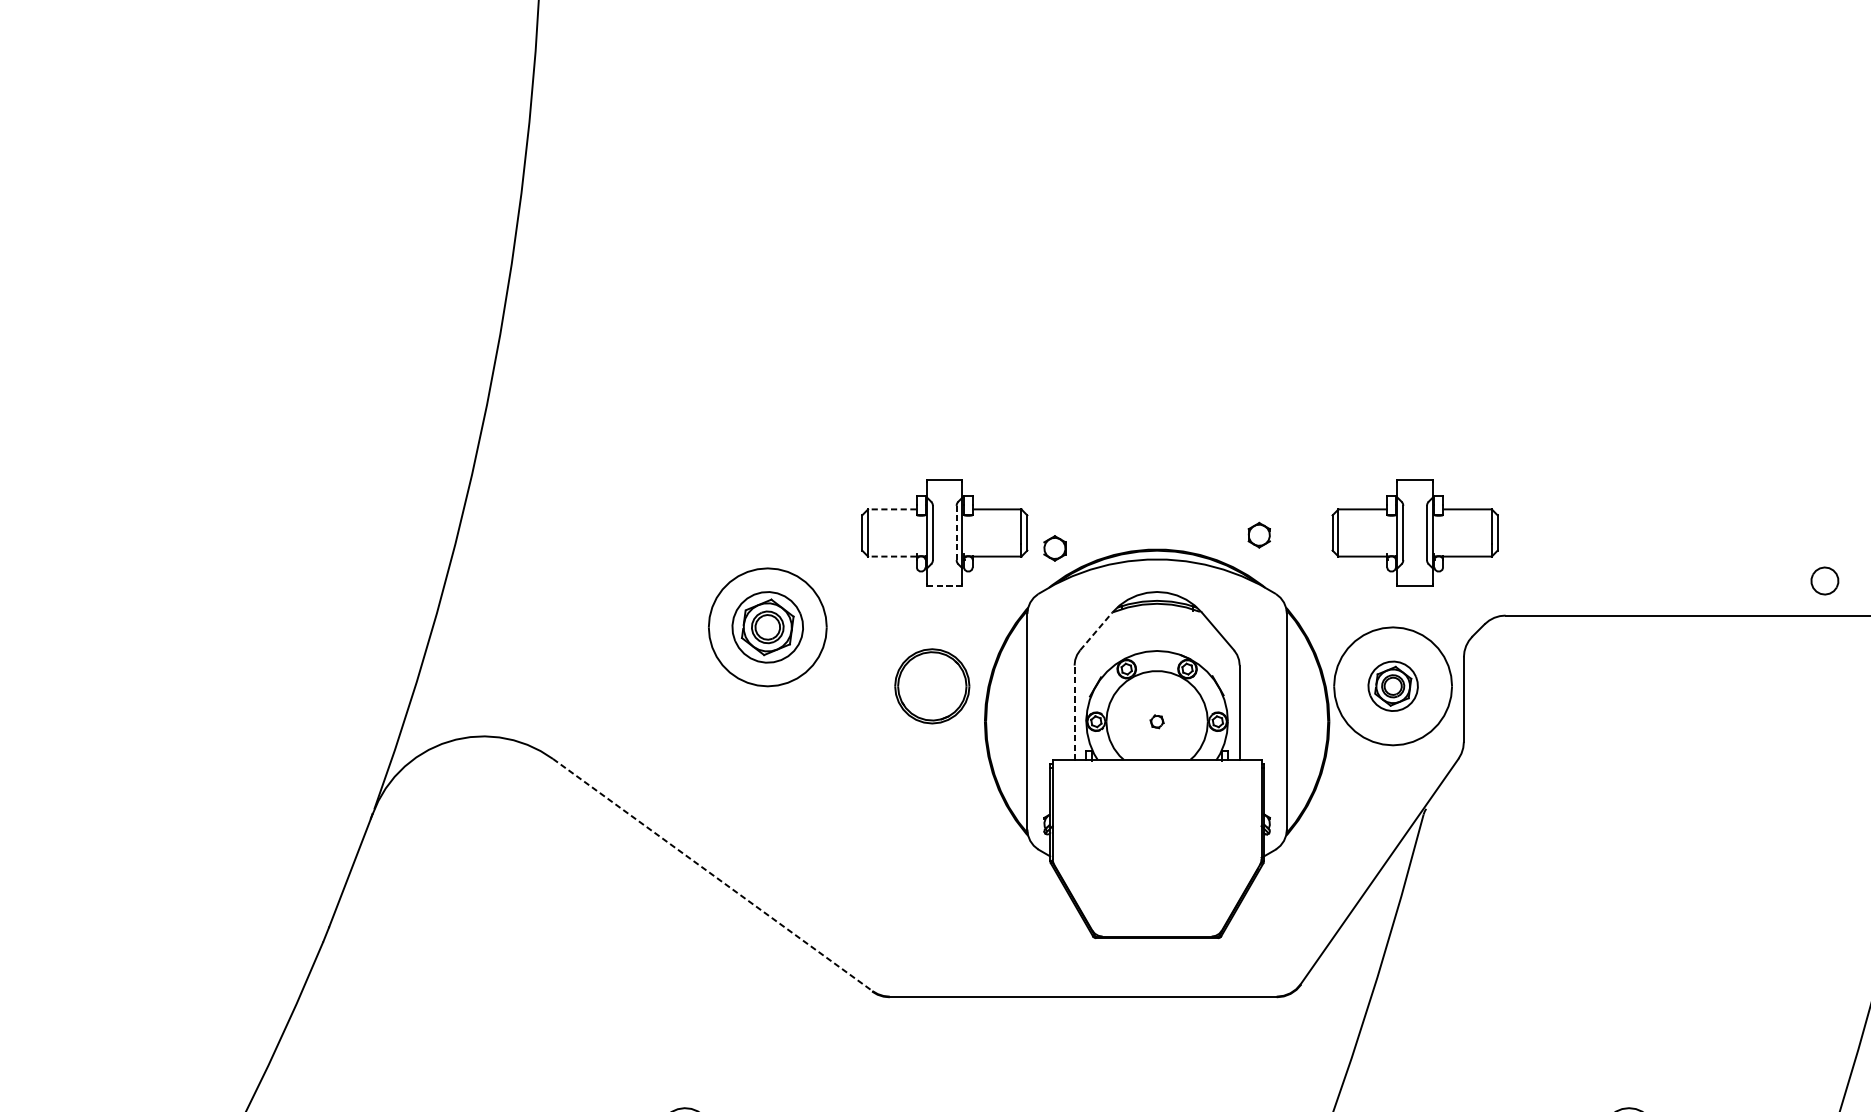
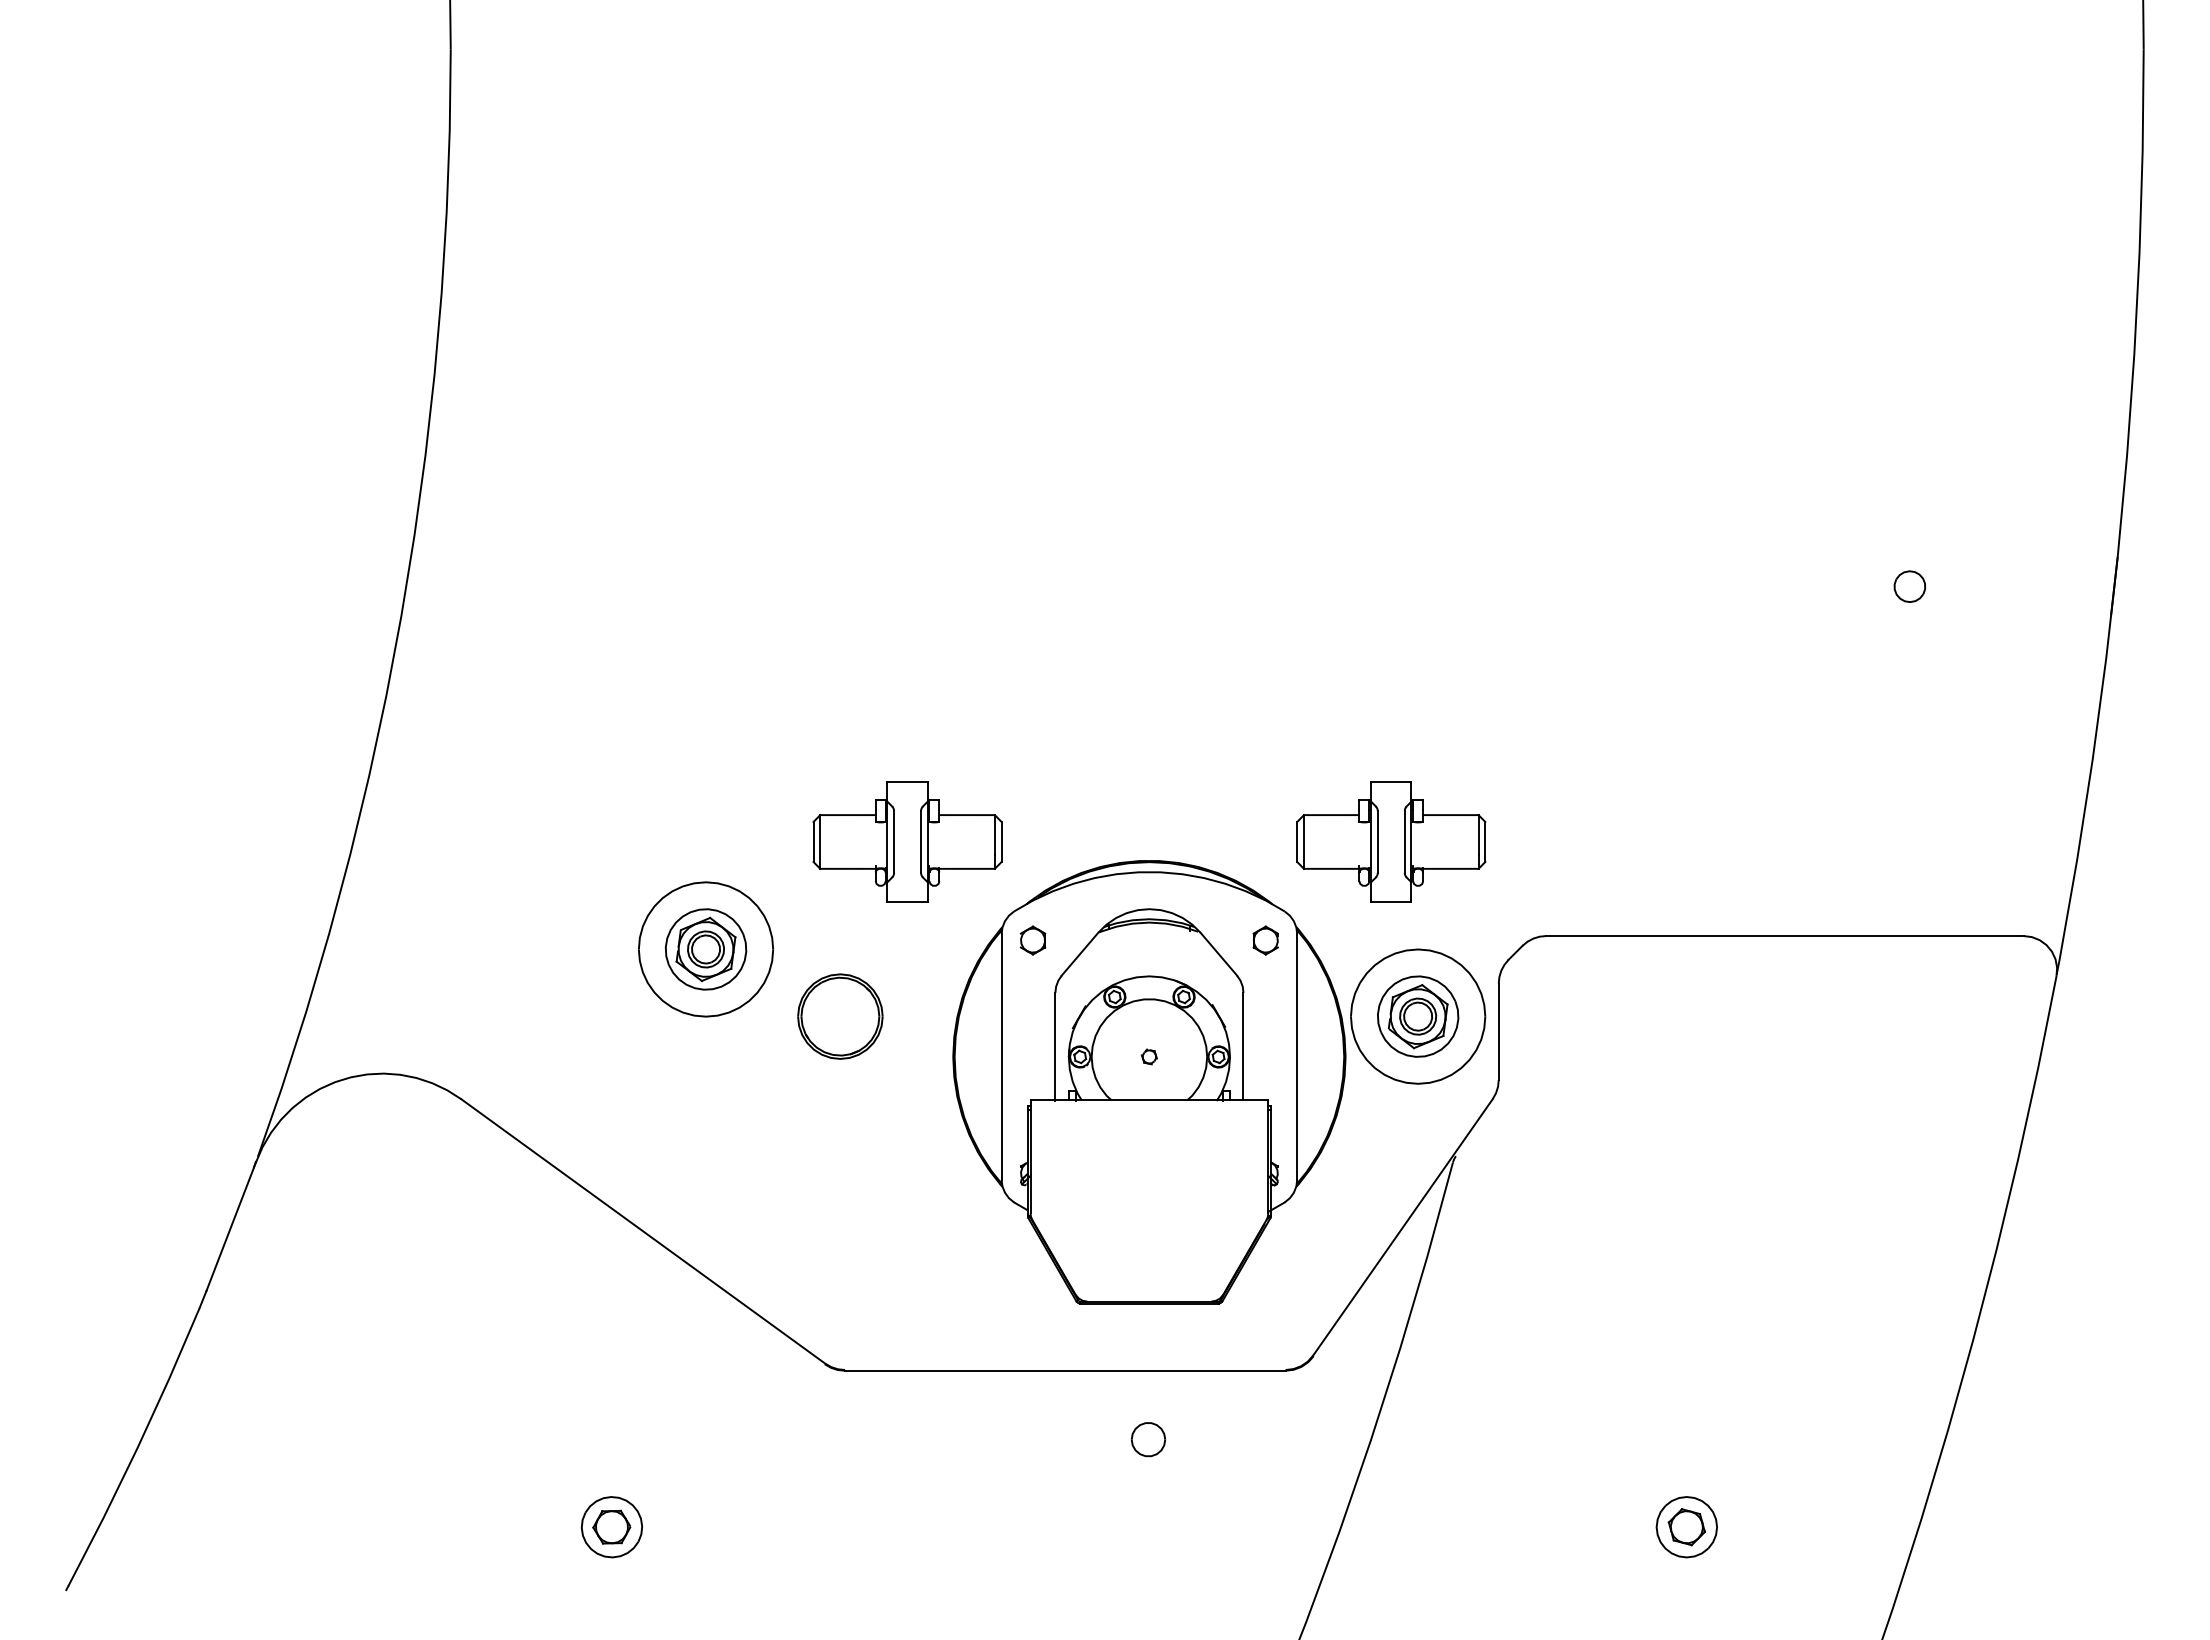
line: (892, 509) -> (847, 815), dashed -> solid
line: (956, 532) -> (921, 841), dashed -> solid
part: (1415, 532) -> (1391, 841), moved
part: (1259, 535) -> (1265, 940), moved
part: (1054, 548) -> (1032, 940), moved
line: (892, 556) -> (847, 868), dashed -> solid
part: (1824, 580) -> (1909, 586), moved
line: (945, 586) -> (908, 902), dashed -> solid
line: (1096, 630) -> (1080, 953), dashed -> solid
part: (932, 686) -> (840, 1016), moved
part: (1393, 686) -> (1418, 1016), size x1.43
line: (1074, 712) -> (1055, 1046), dashed -> solid
line: (712, 875) -> (643, 1231), dashed -> solid
part: (1156, 1057) -> (1148, 1439), added

